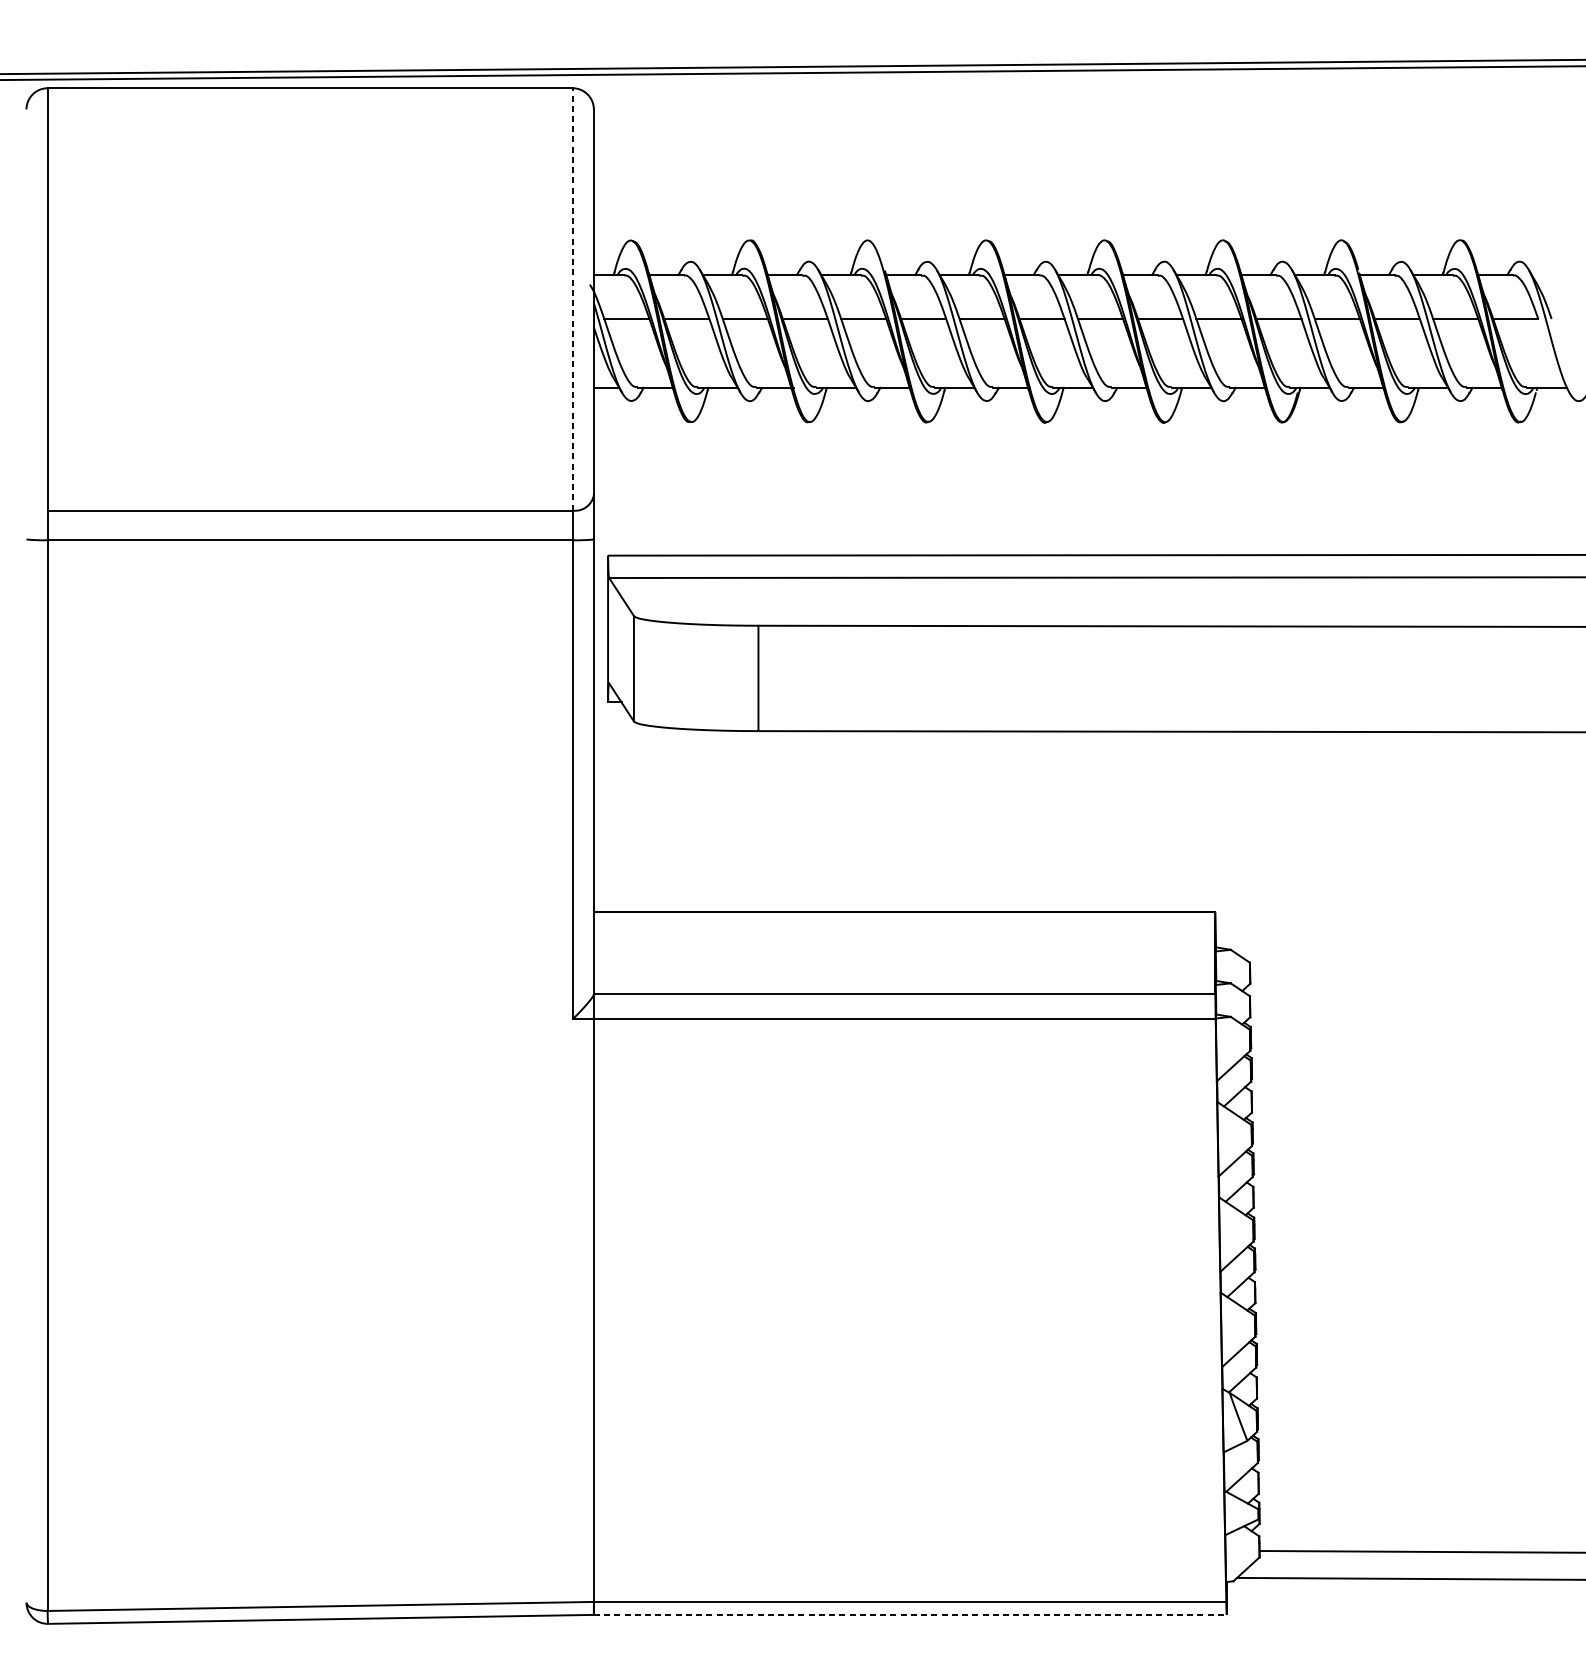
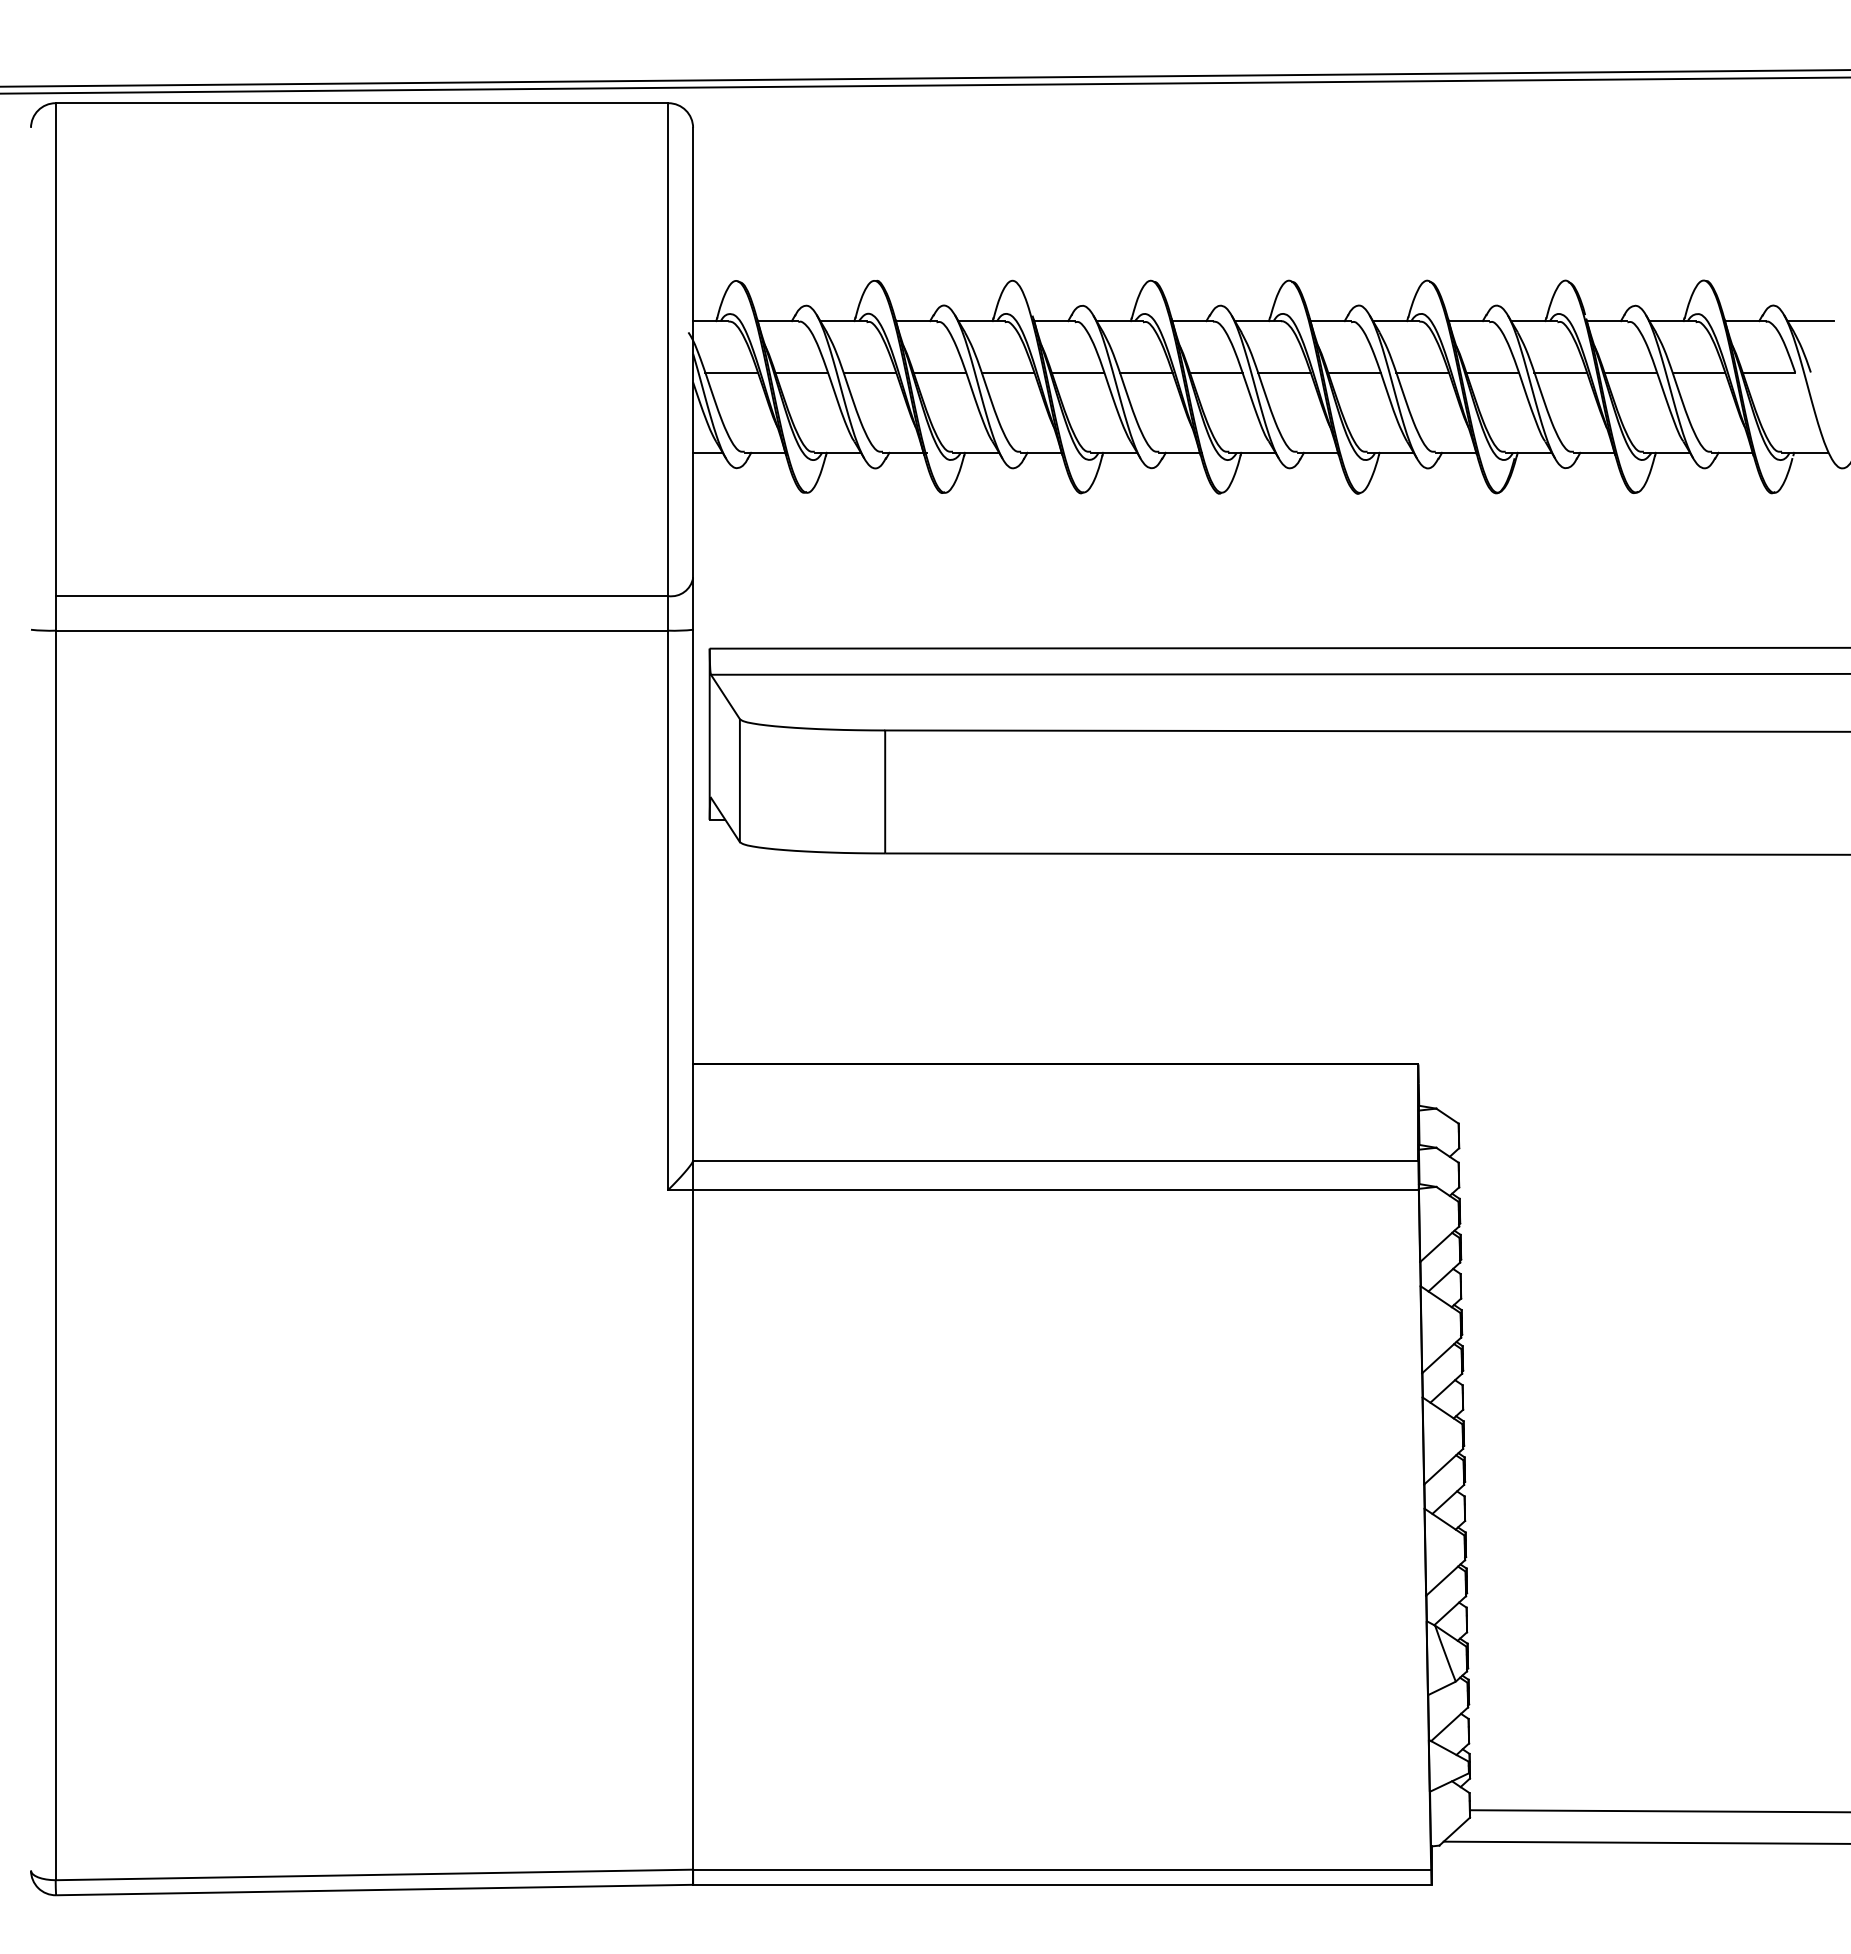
line: (1551, 275) -> (1810, 321), added
line: (572, 299) -> (668, 349), dashed -> solid
line: (910, 1614) -> (1062, 1884), dashed -> solid

